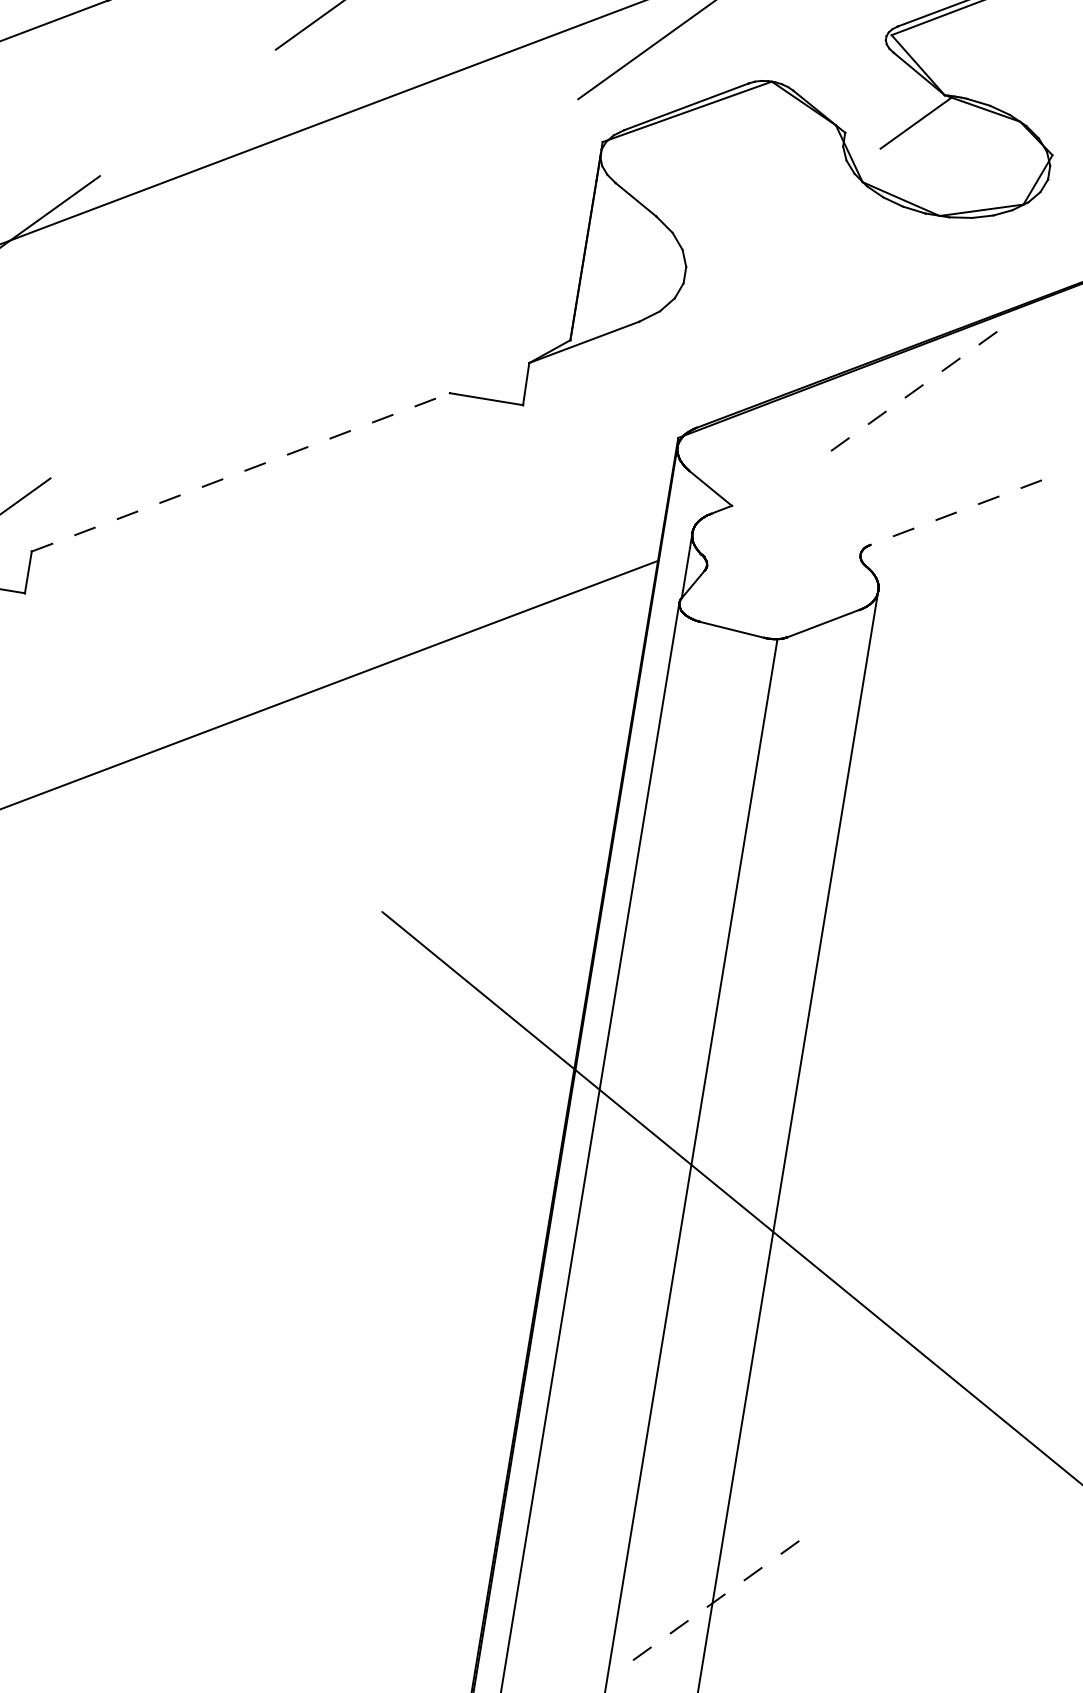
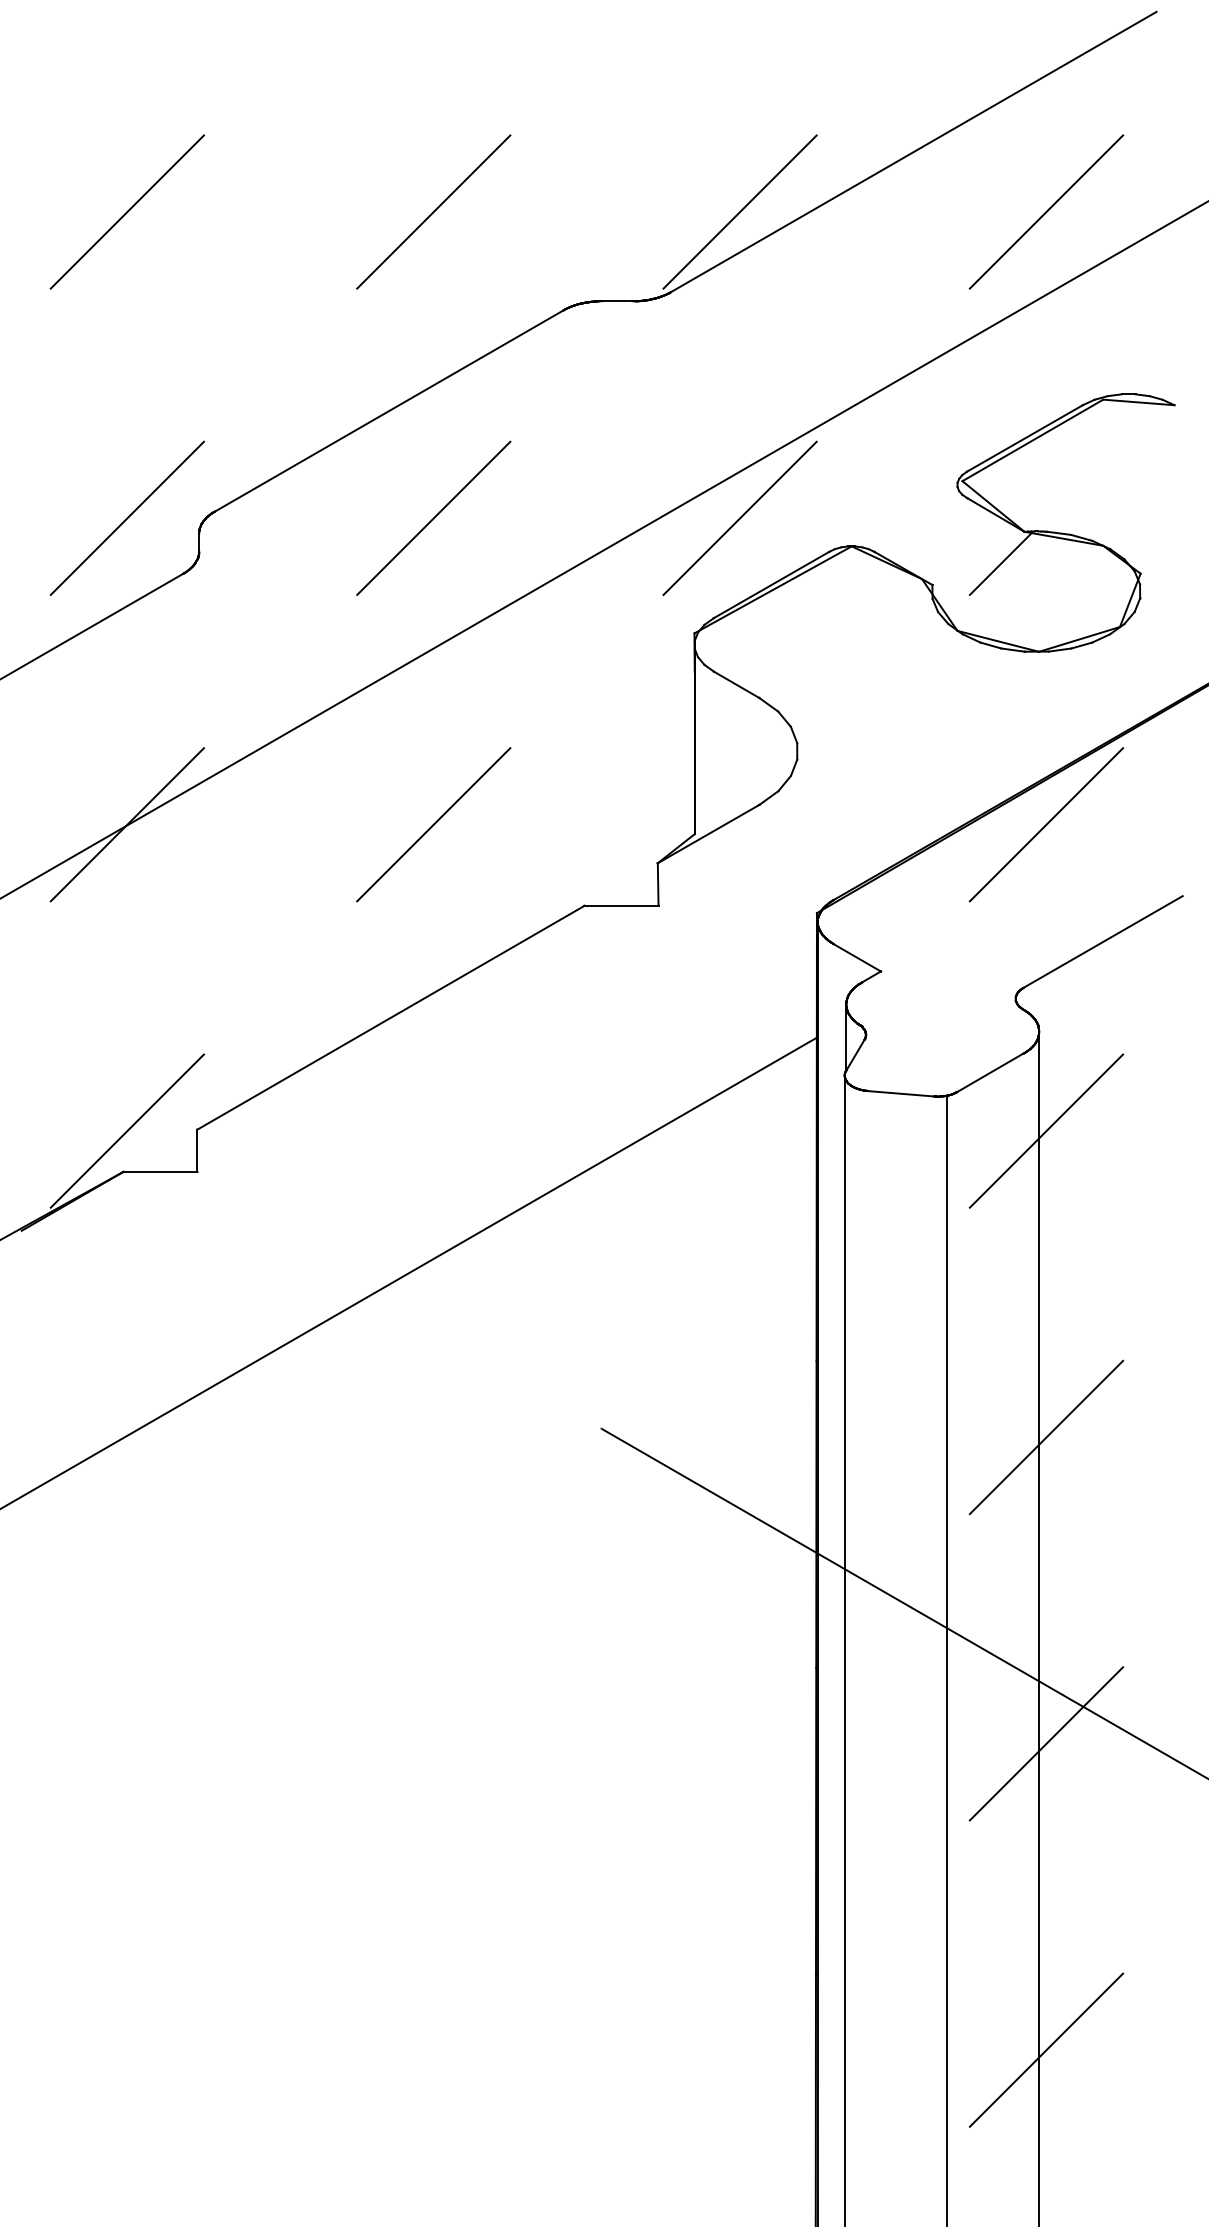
line: (314, 288) -> (433, 824), added
line: (919, 387) -> (1046, 824), dashed -> solid
line: (240, 472) -> (390, 1017), dashed -> solid
line: (956, 513) -> (1103, 942), dashed -> solid
line: (869, 689) -> (1046, 1130), added
line: (820, 992) -> (1046, 1437), added
line: (770, 1294) -> (1046, 1743), added
line: (721, 1596) -> (1046, 2049), dashed -> solid

